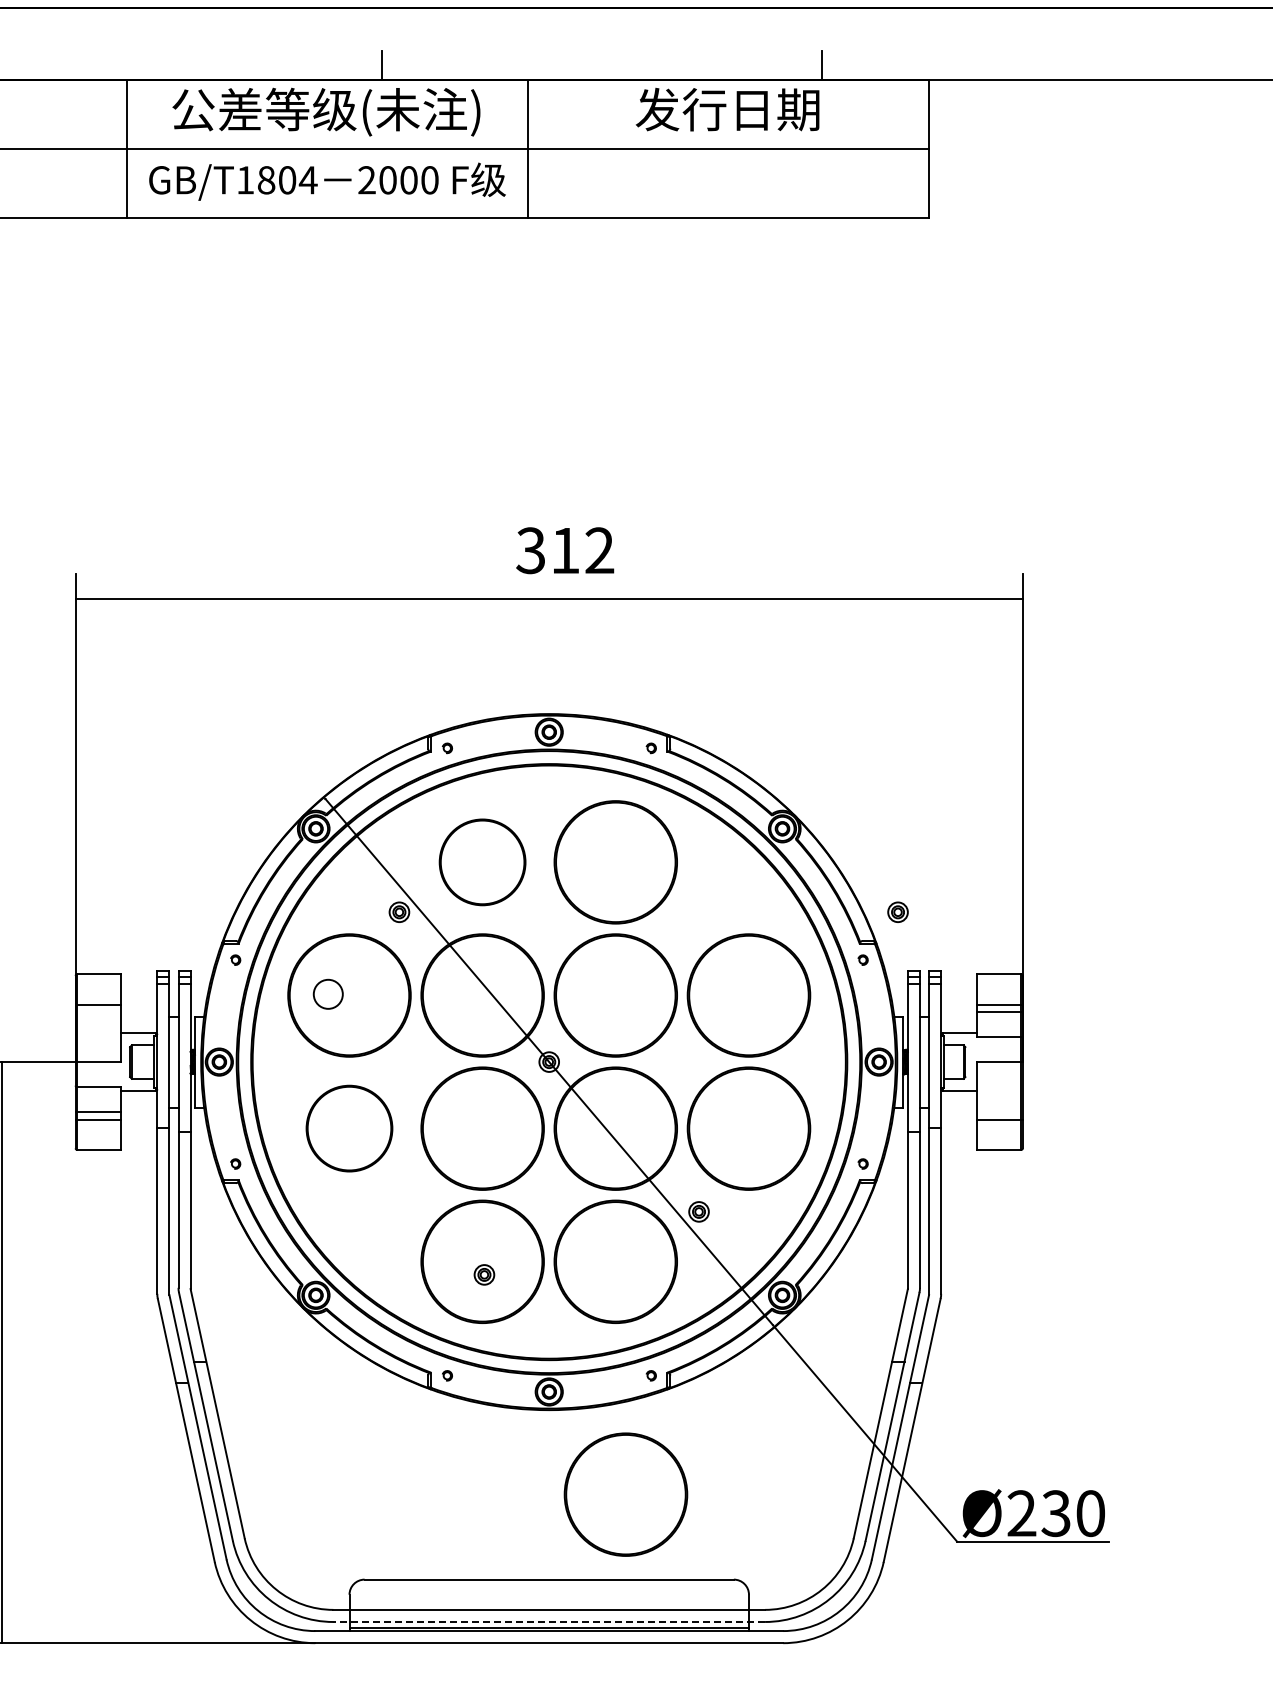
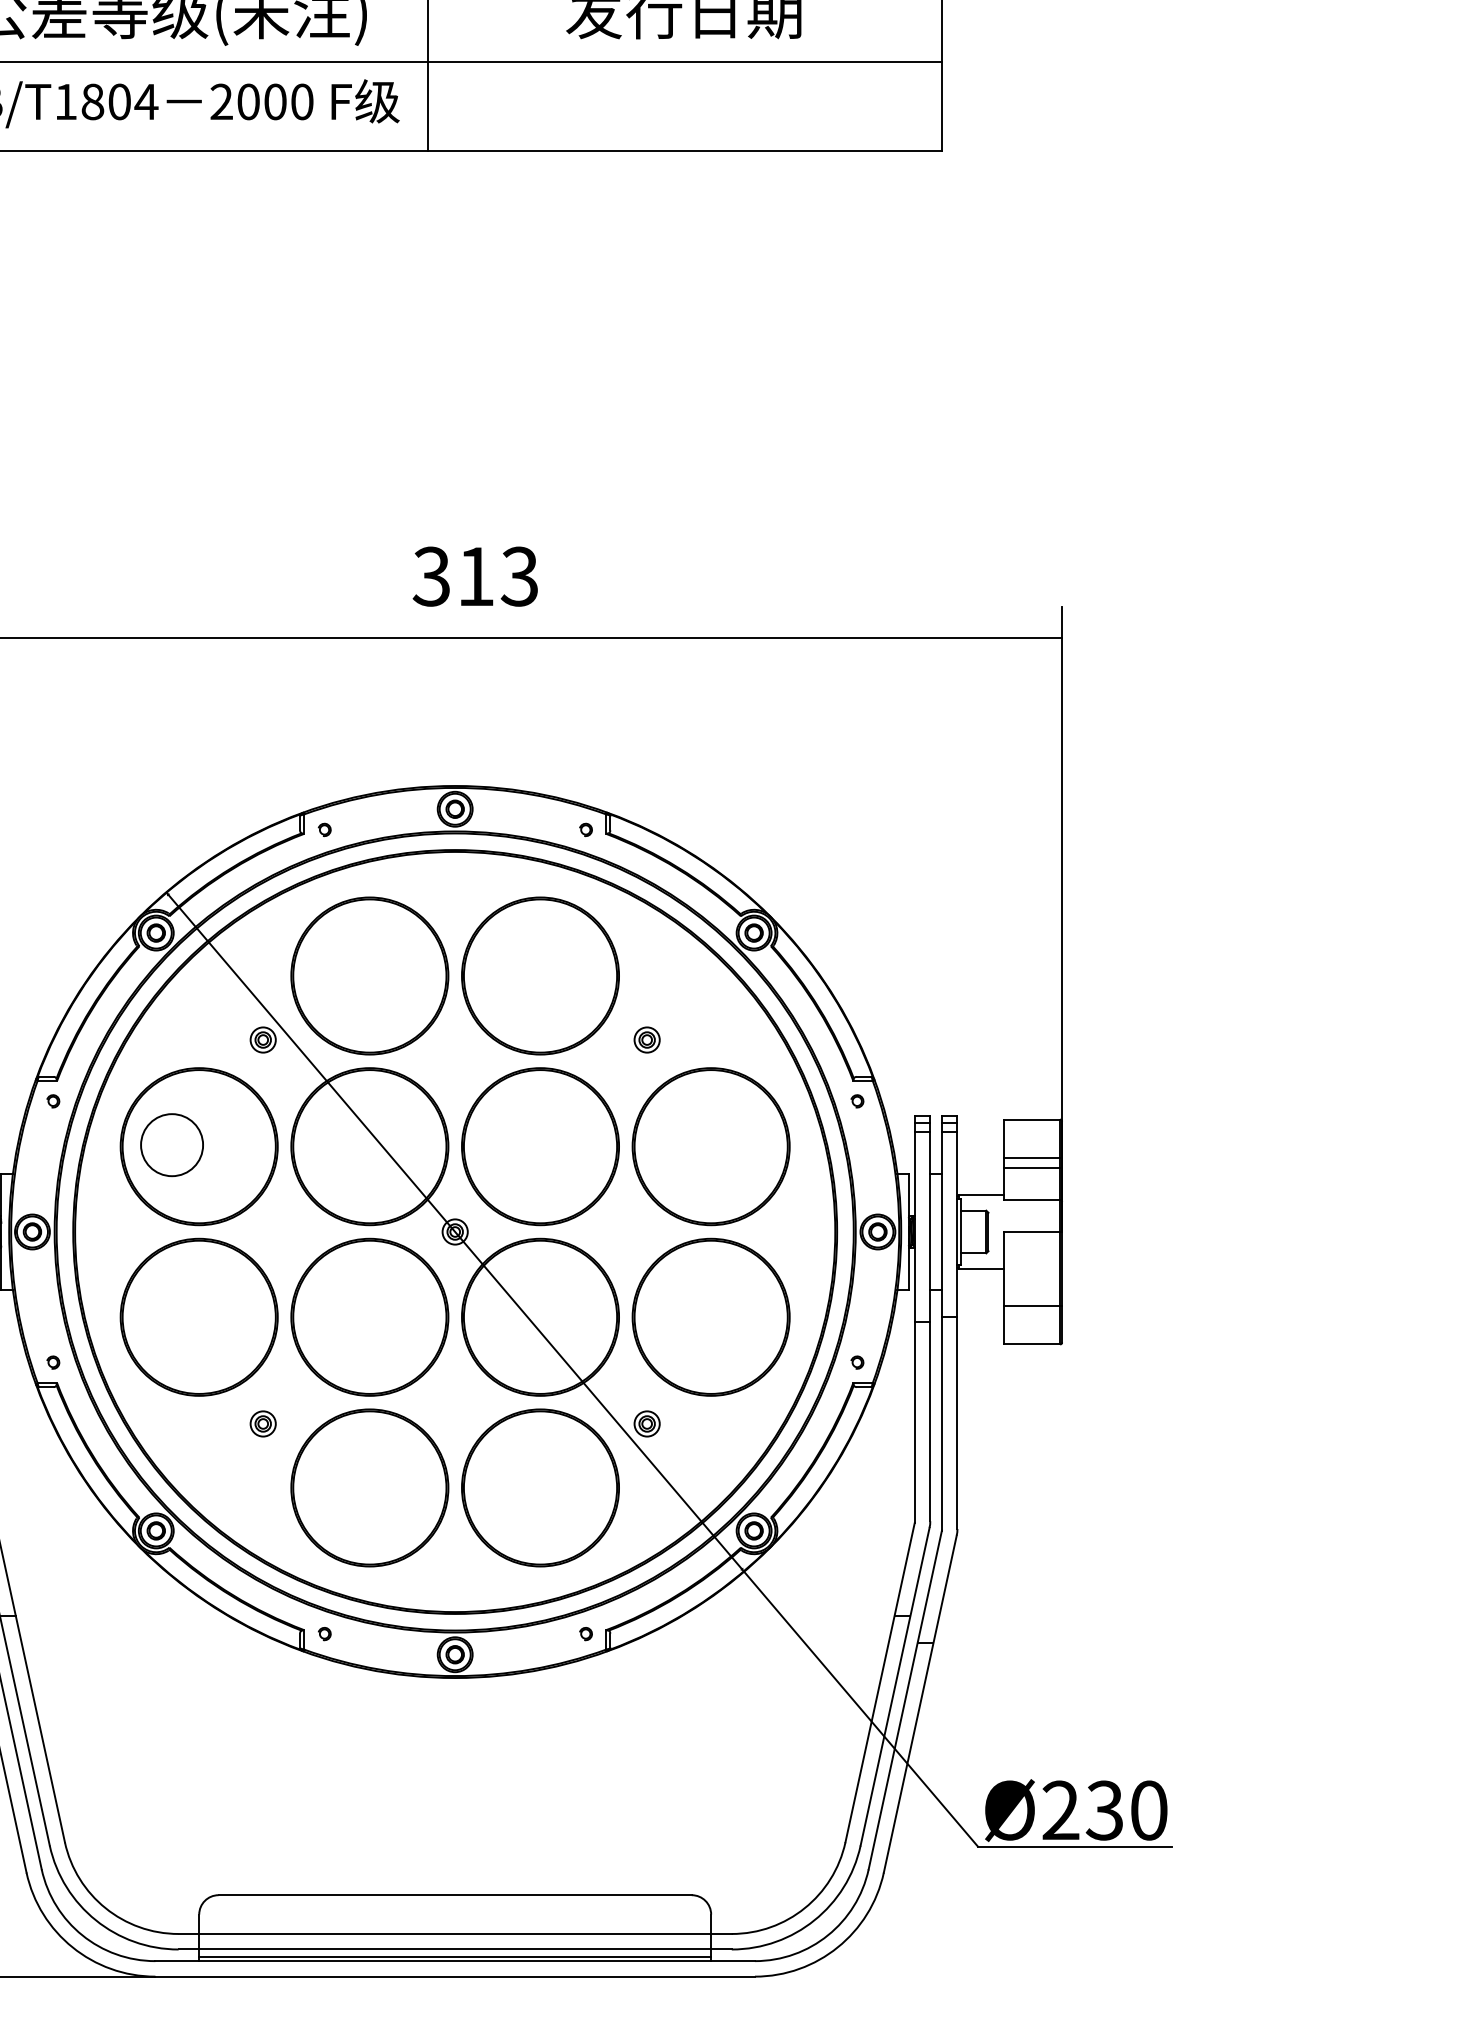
text: (599, 550) -> (519, 576), 312 -> 313
part: (482, 862) -> (369, 976), size x1.43
part: (897, 911) -> (646, 1039), moved
circle: (328, 994) -> (172, 1145), size x1.67
part: (349, 1128) -> (199, 1317), size x1.43
part: (484, 1274) -> (263, 1423), moved
part: (625, 1494) -> (552, 1786), removed
line: (549, 1621) -> (455, 1948), dashed -> solid

